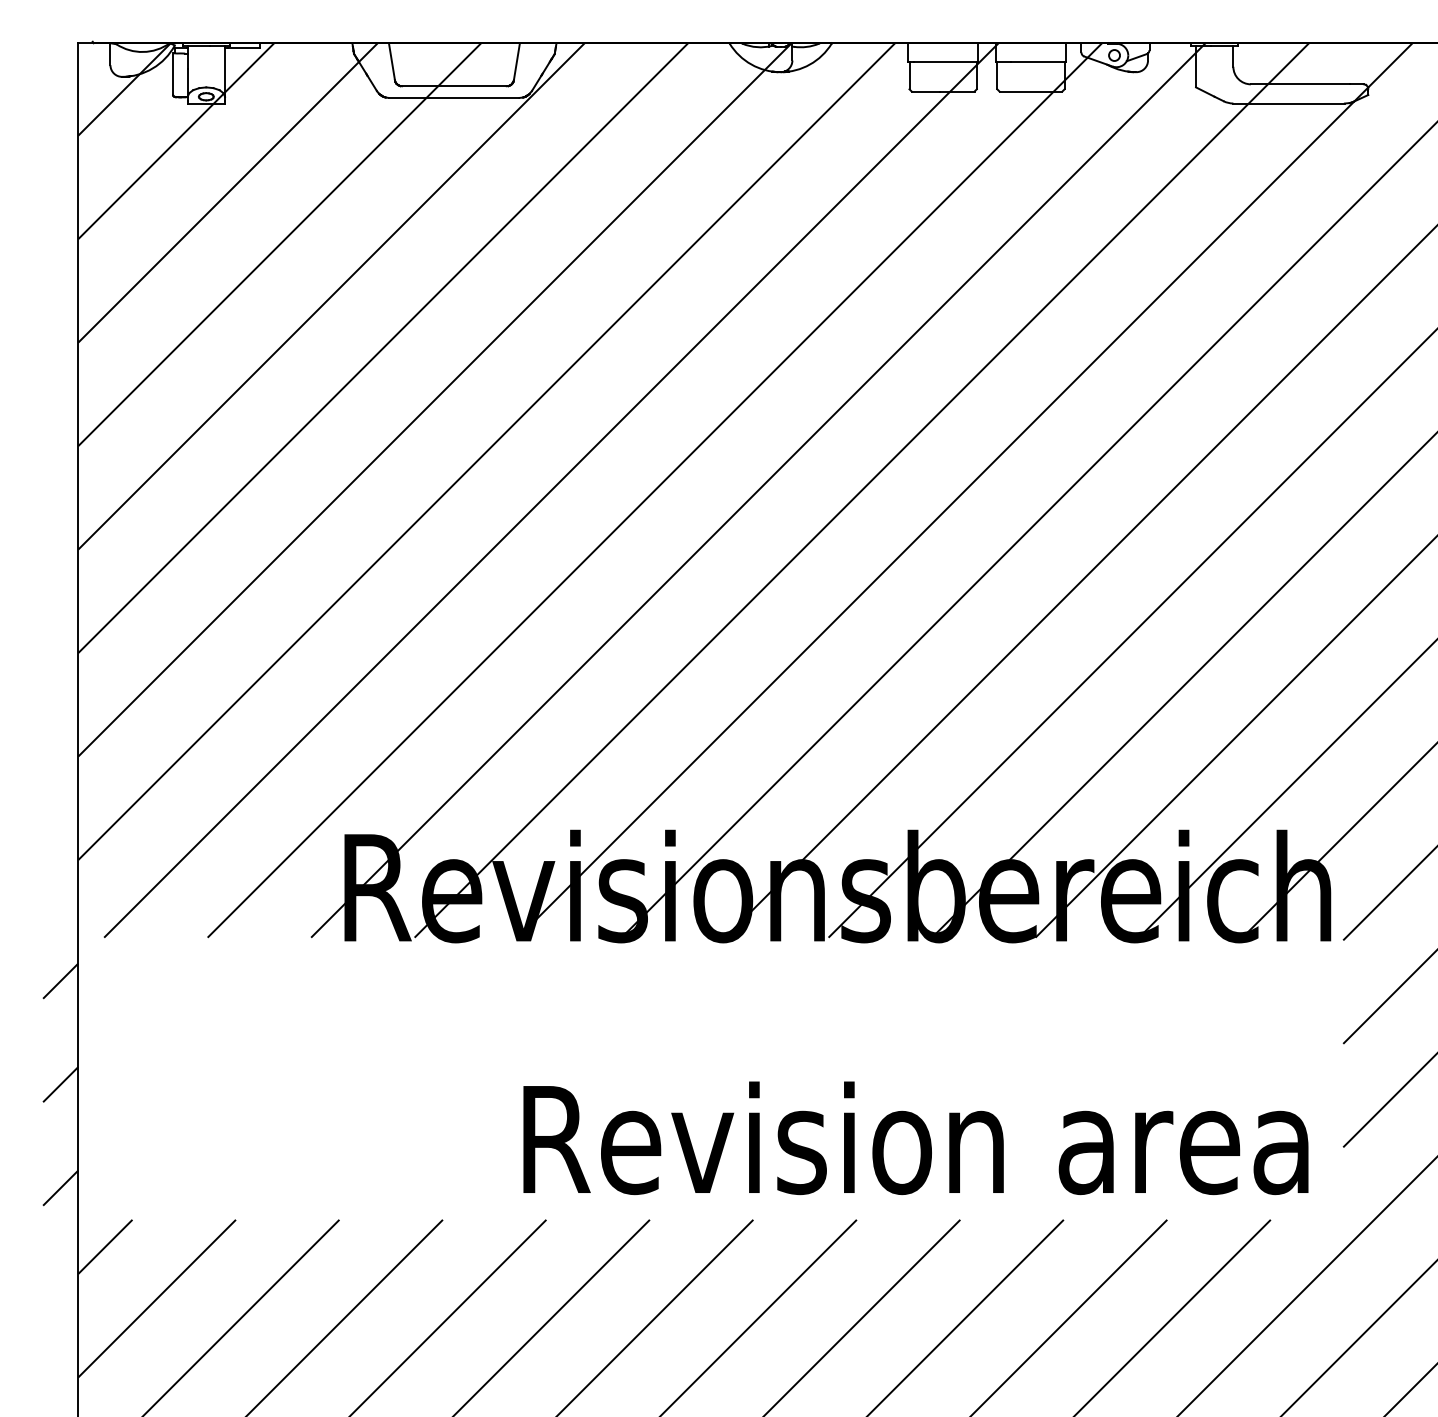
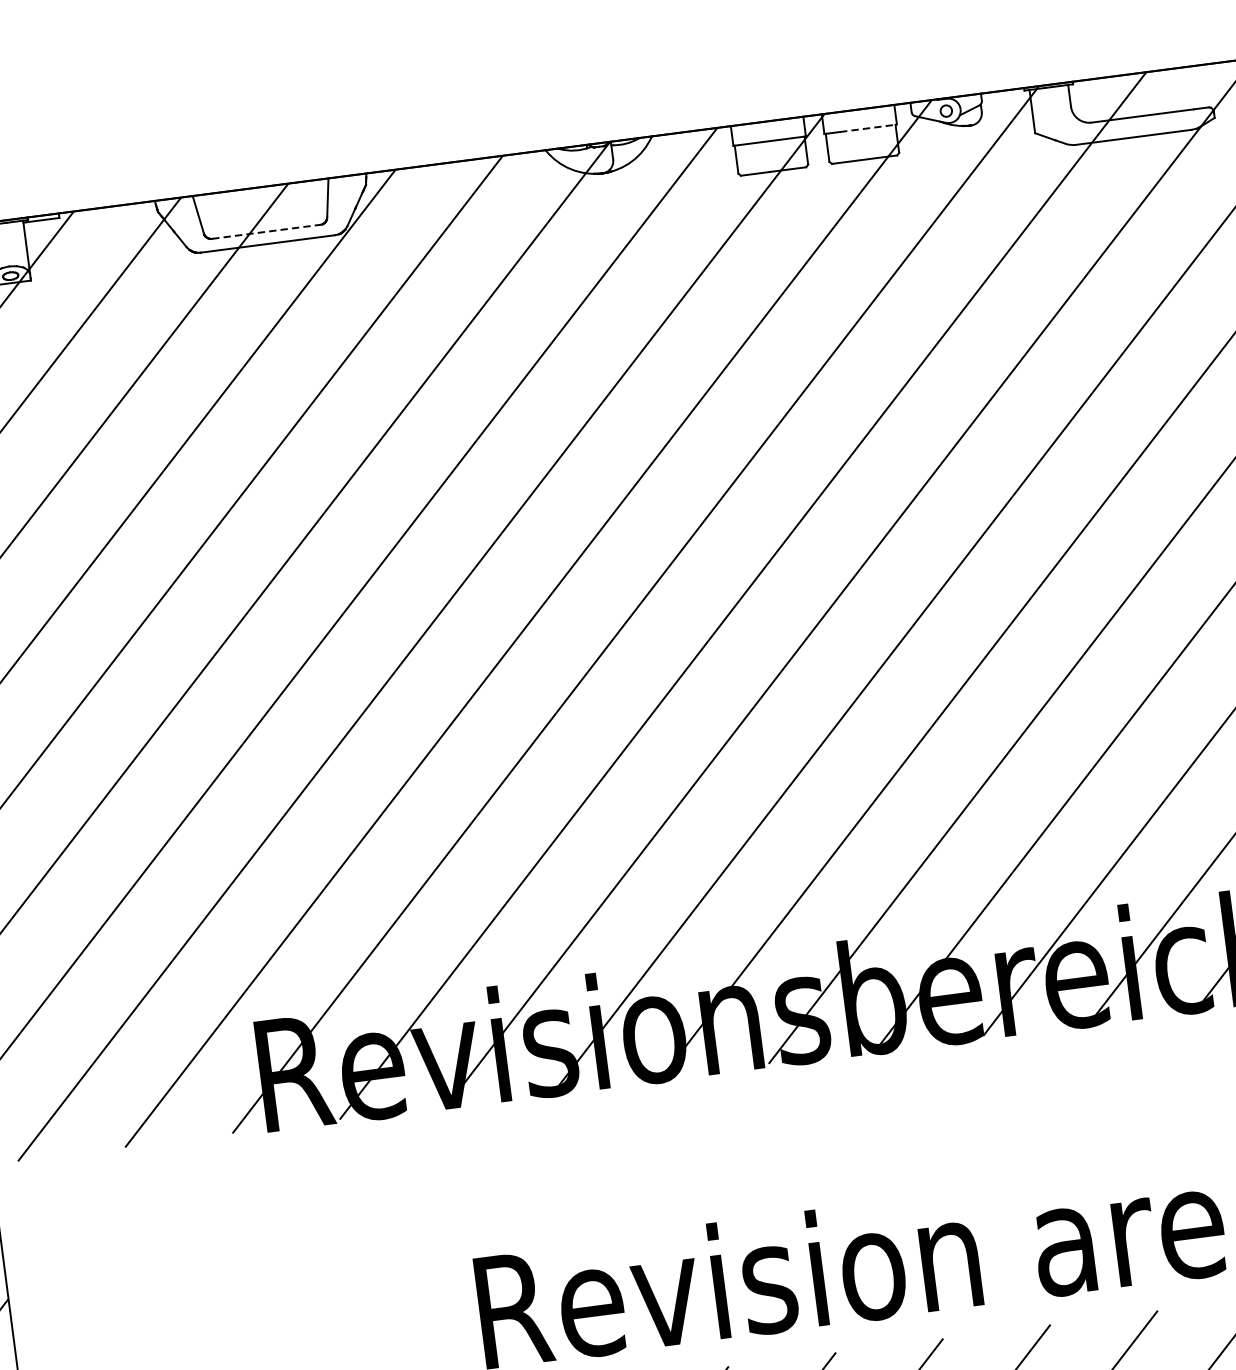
line: (1039, 62) -> (869, 128), solid -> dashed
line: (454, 86) -> (266, 232), solid -> dashed

